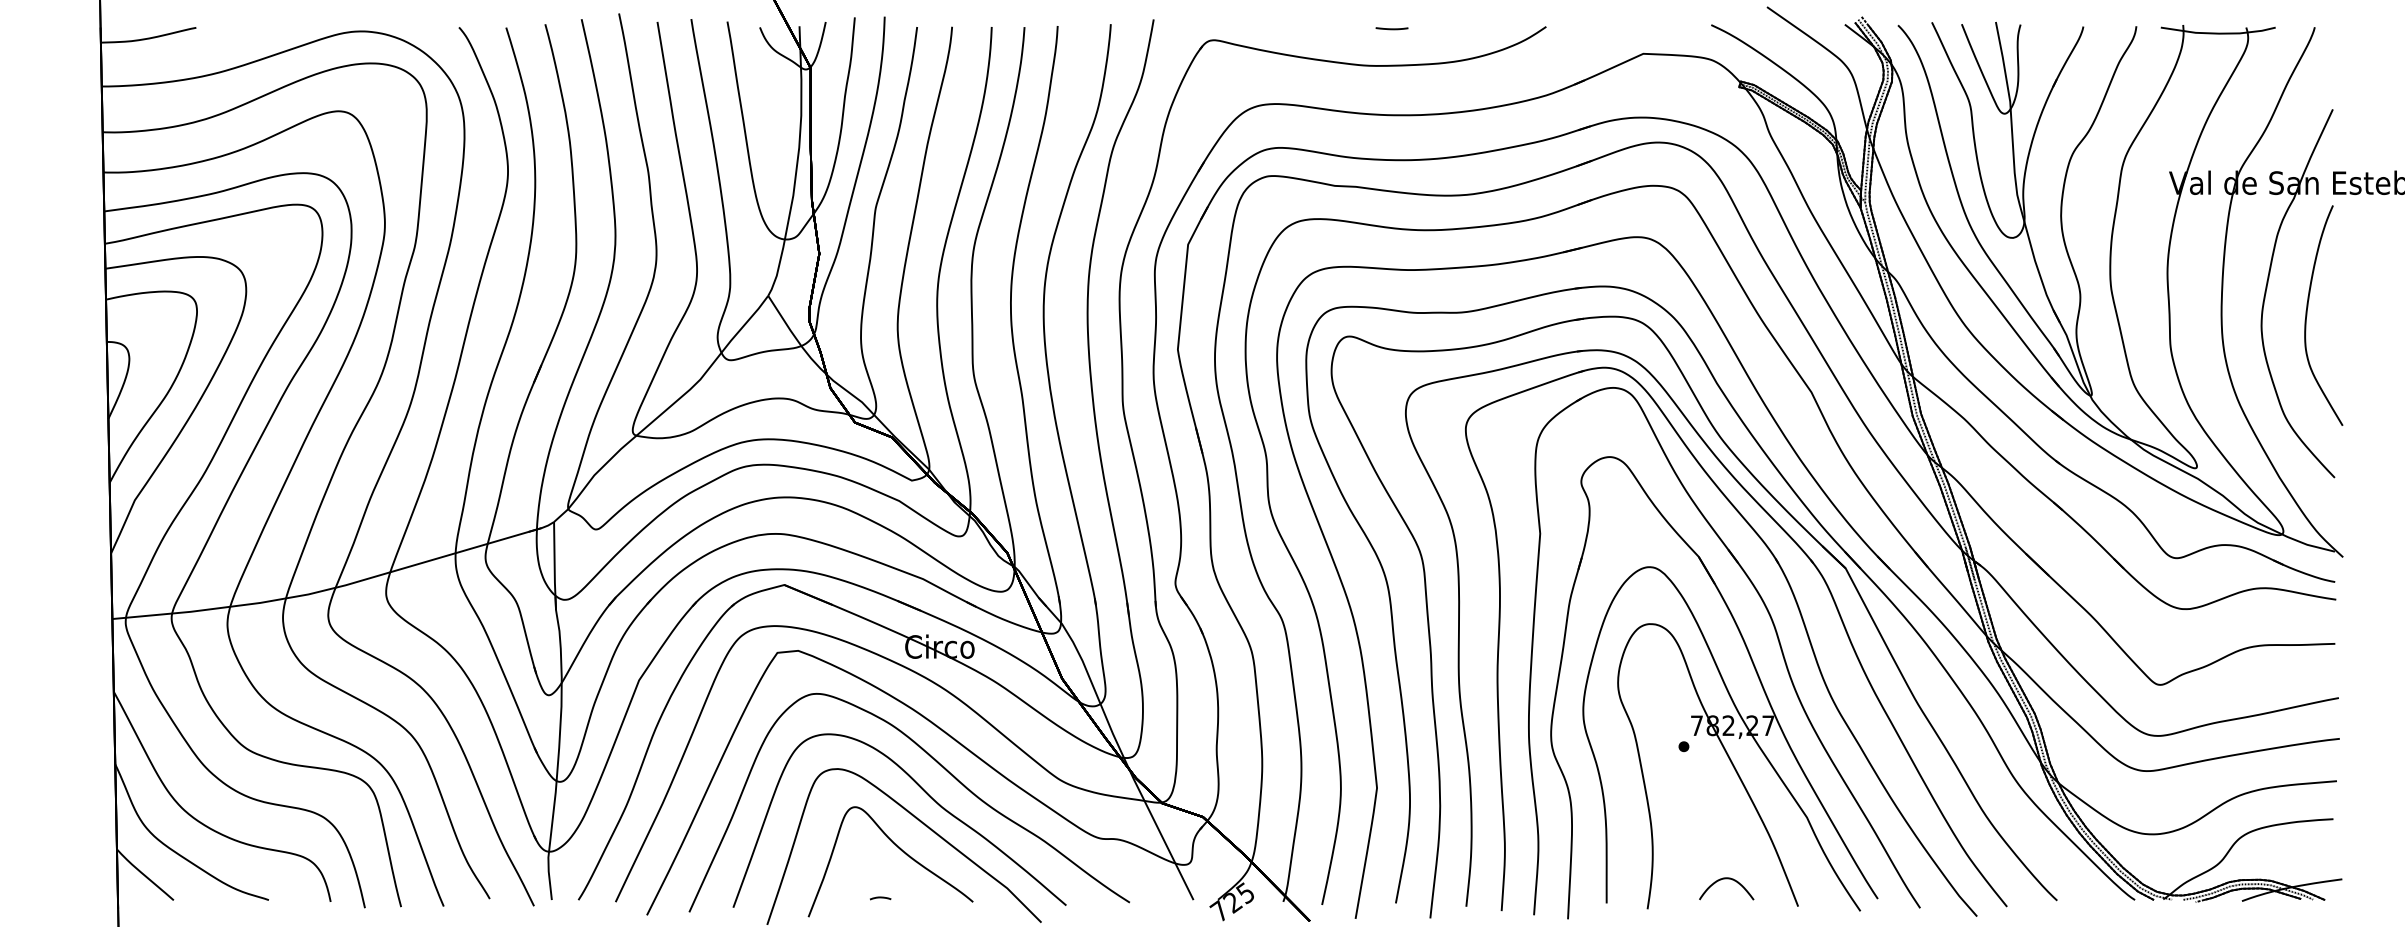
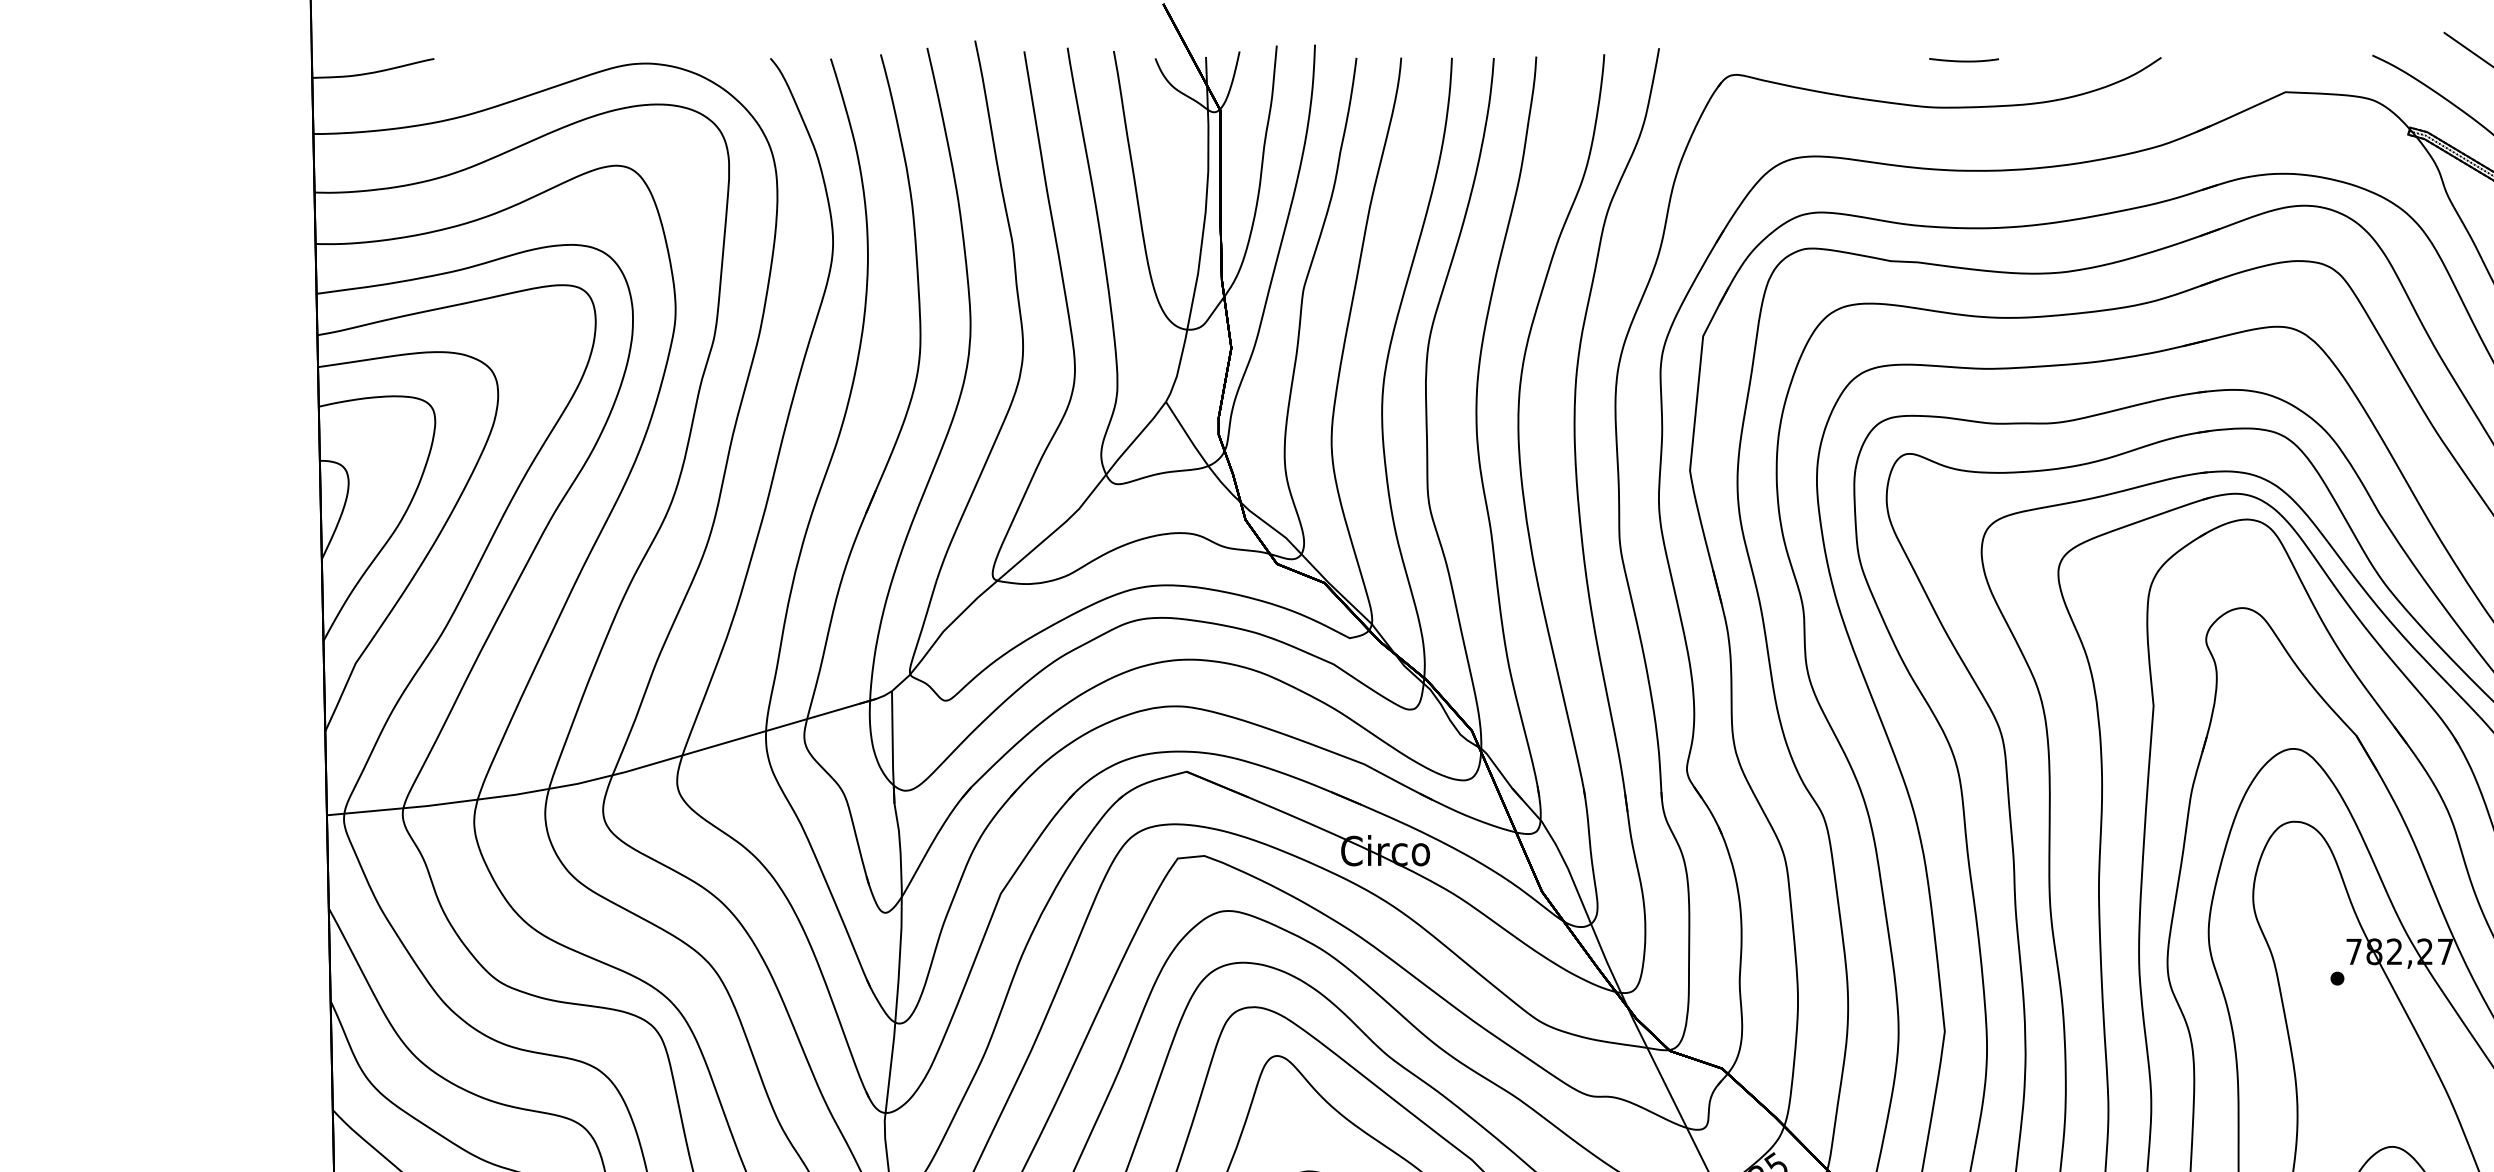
part: (1391, 28) -> (1963, 59), size x1.67

